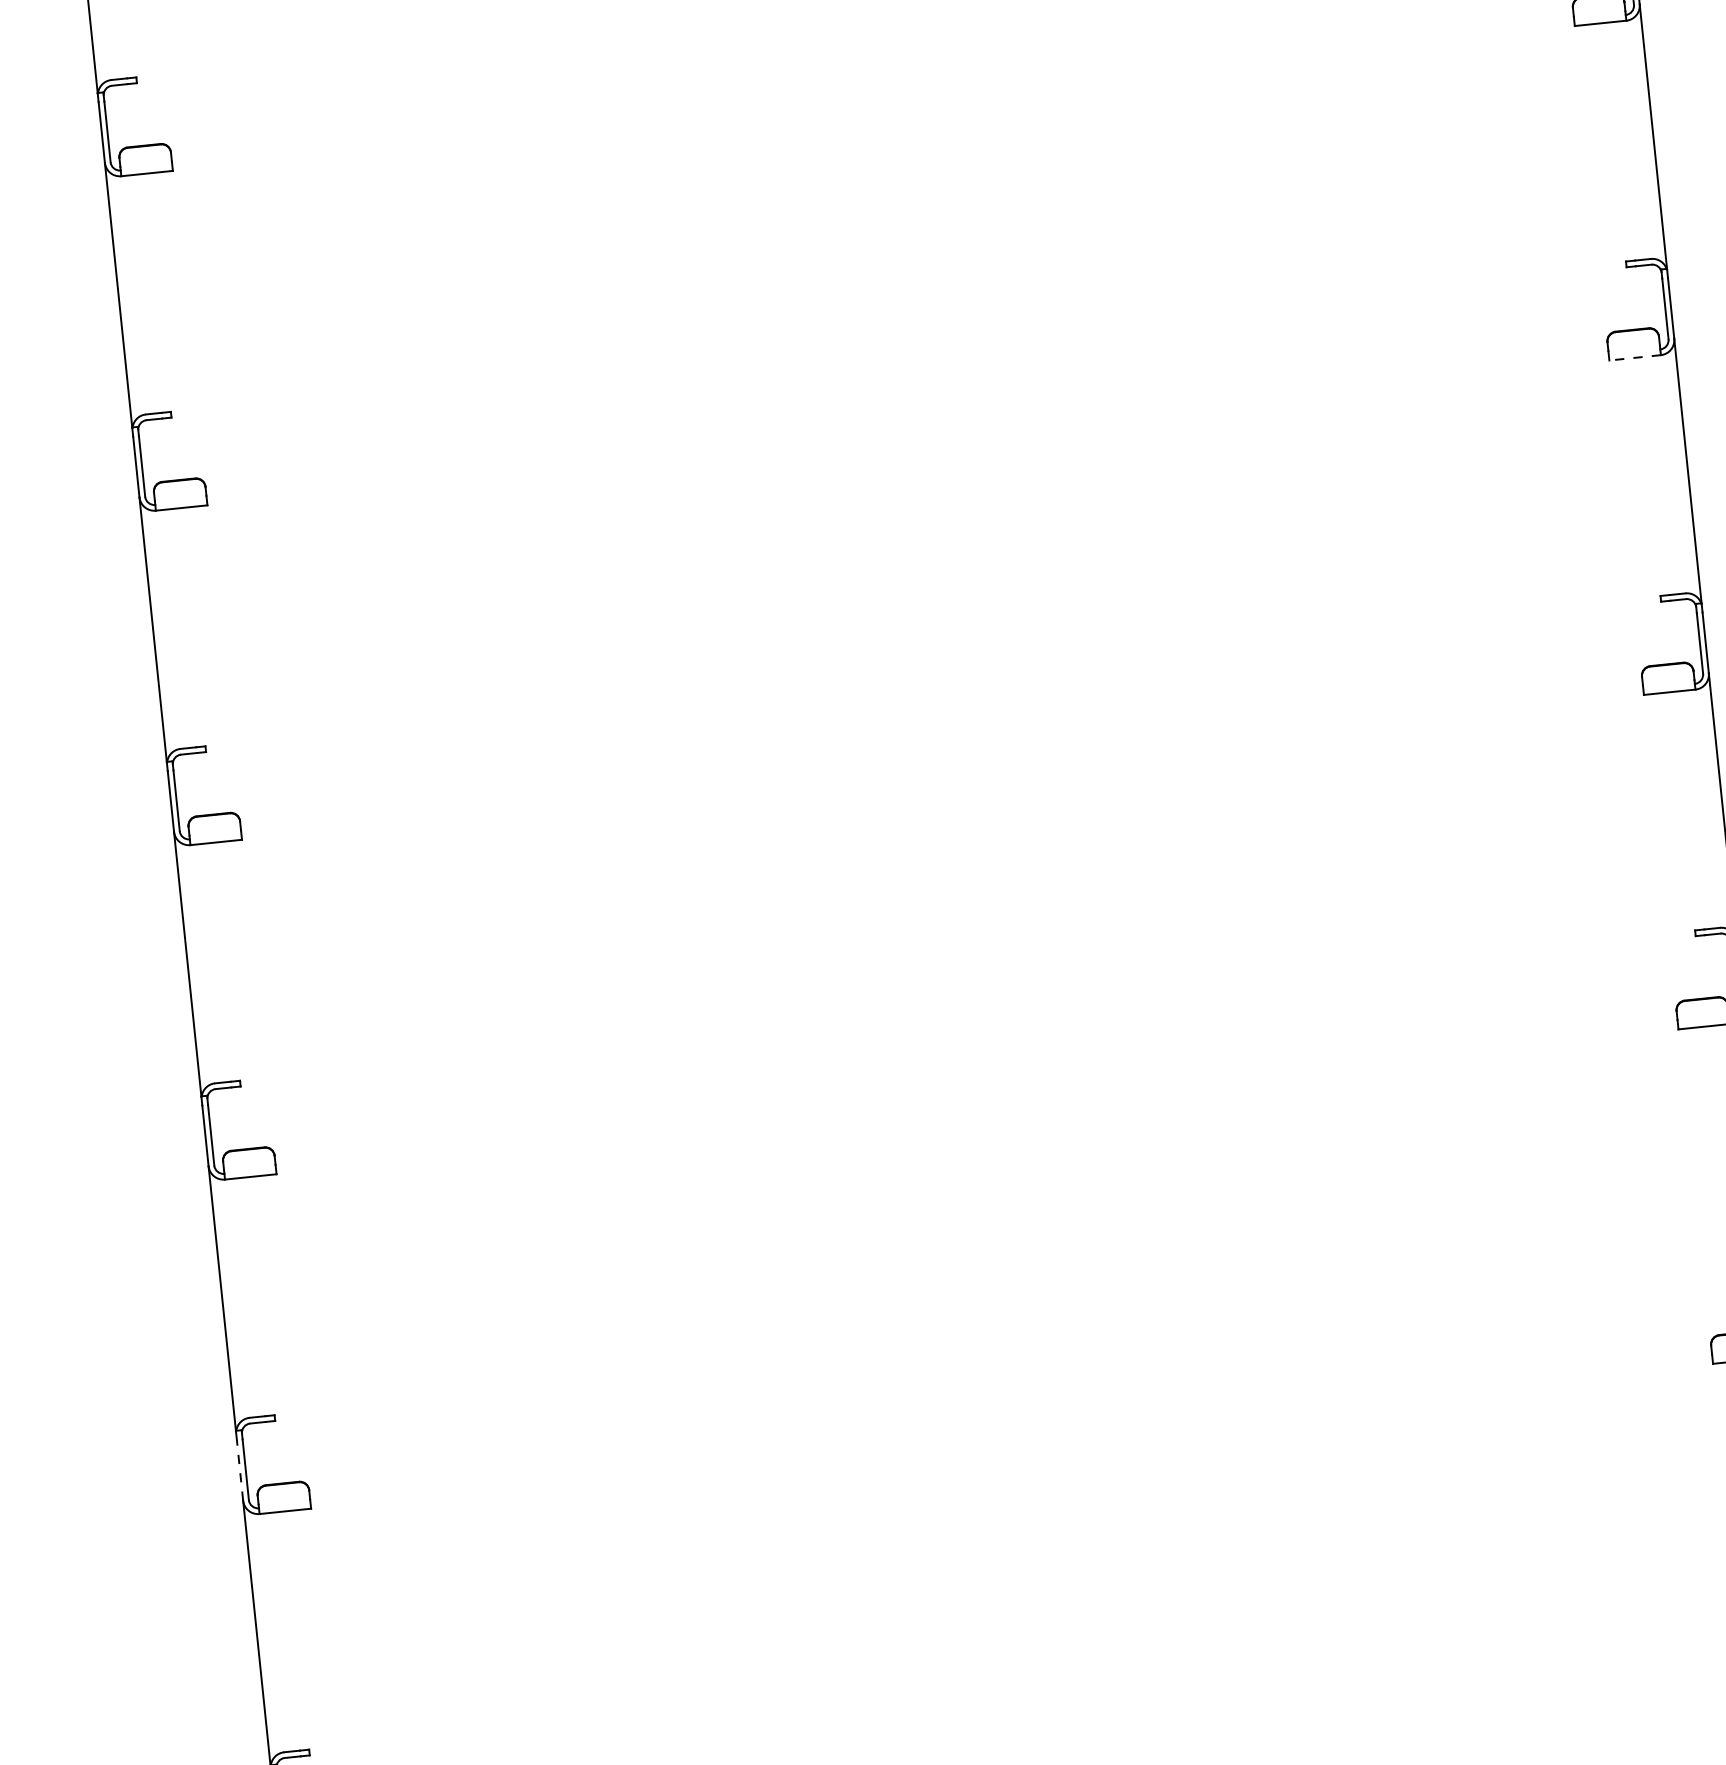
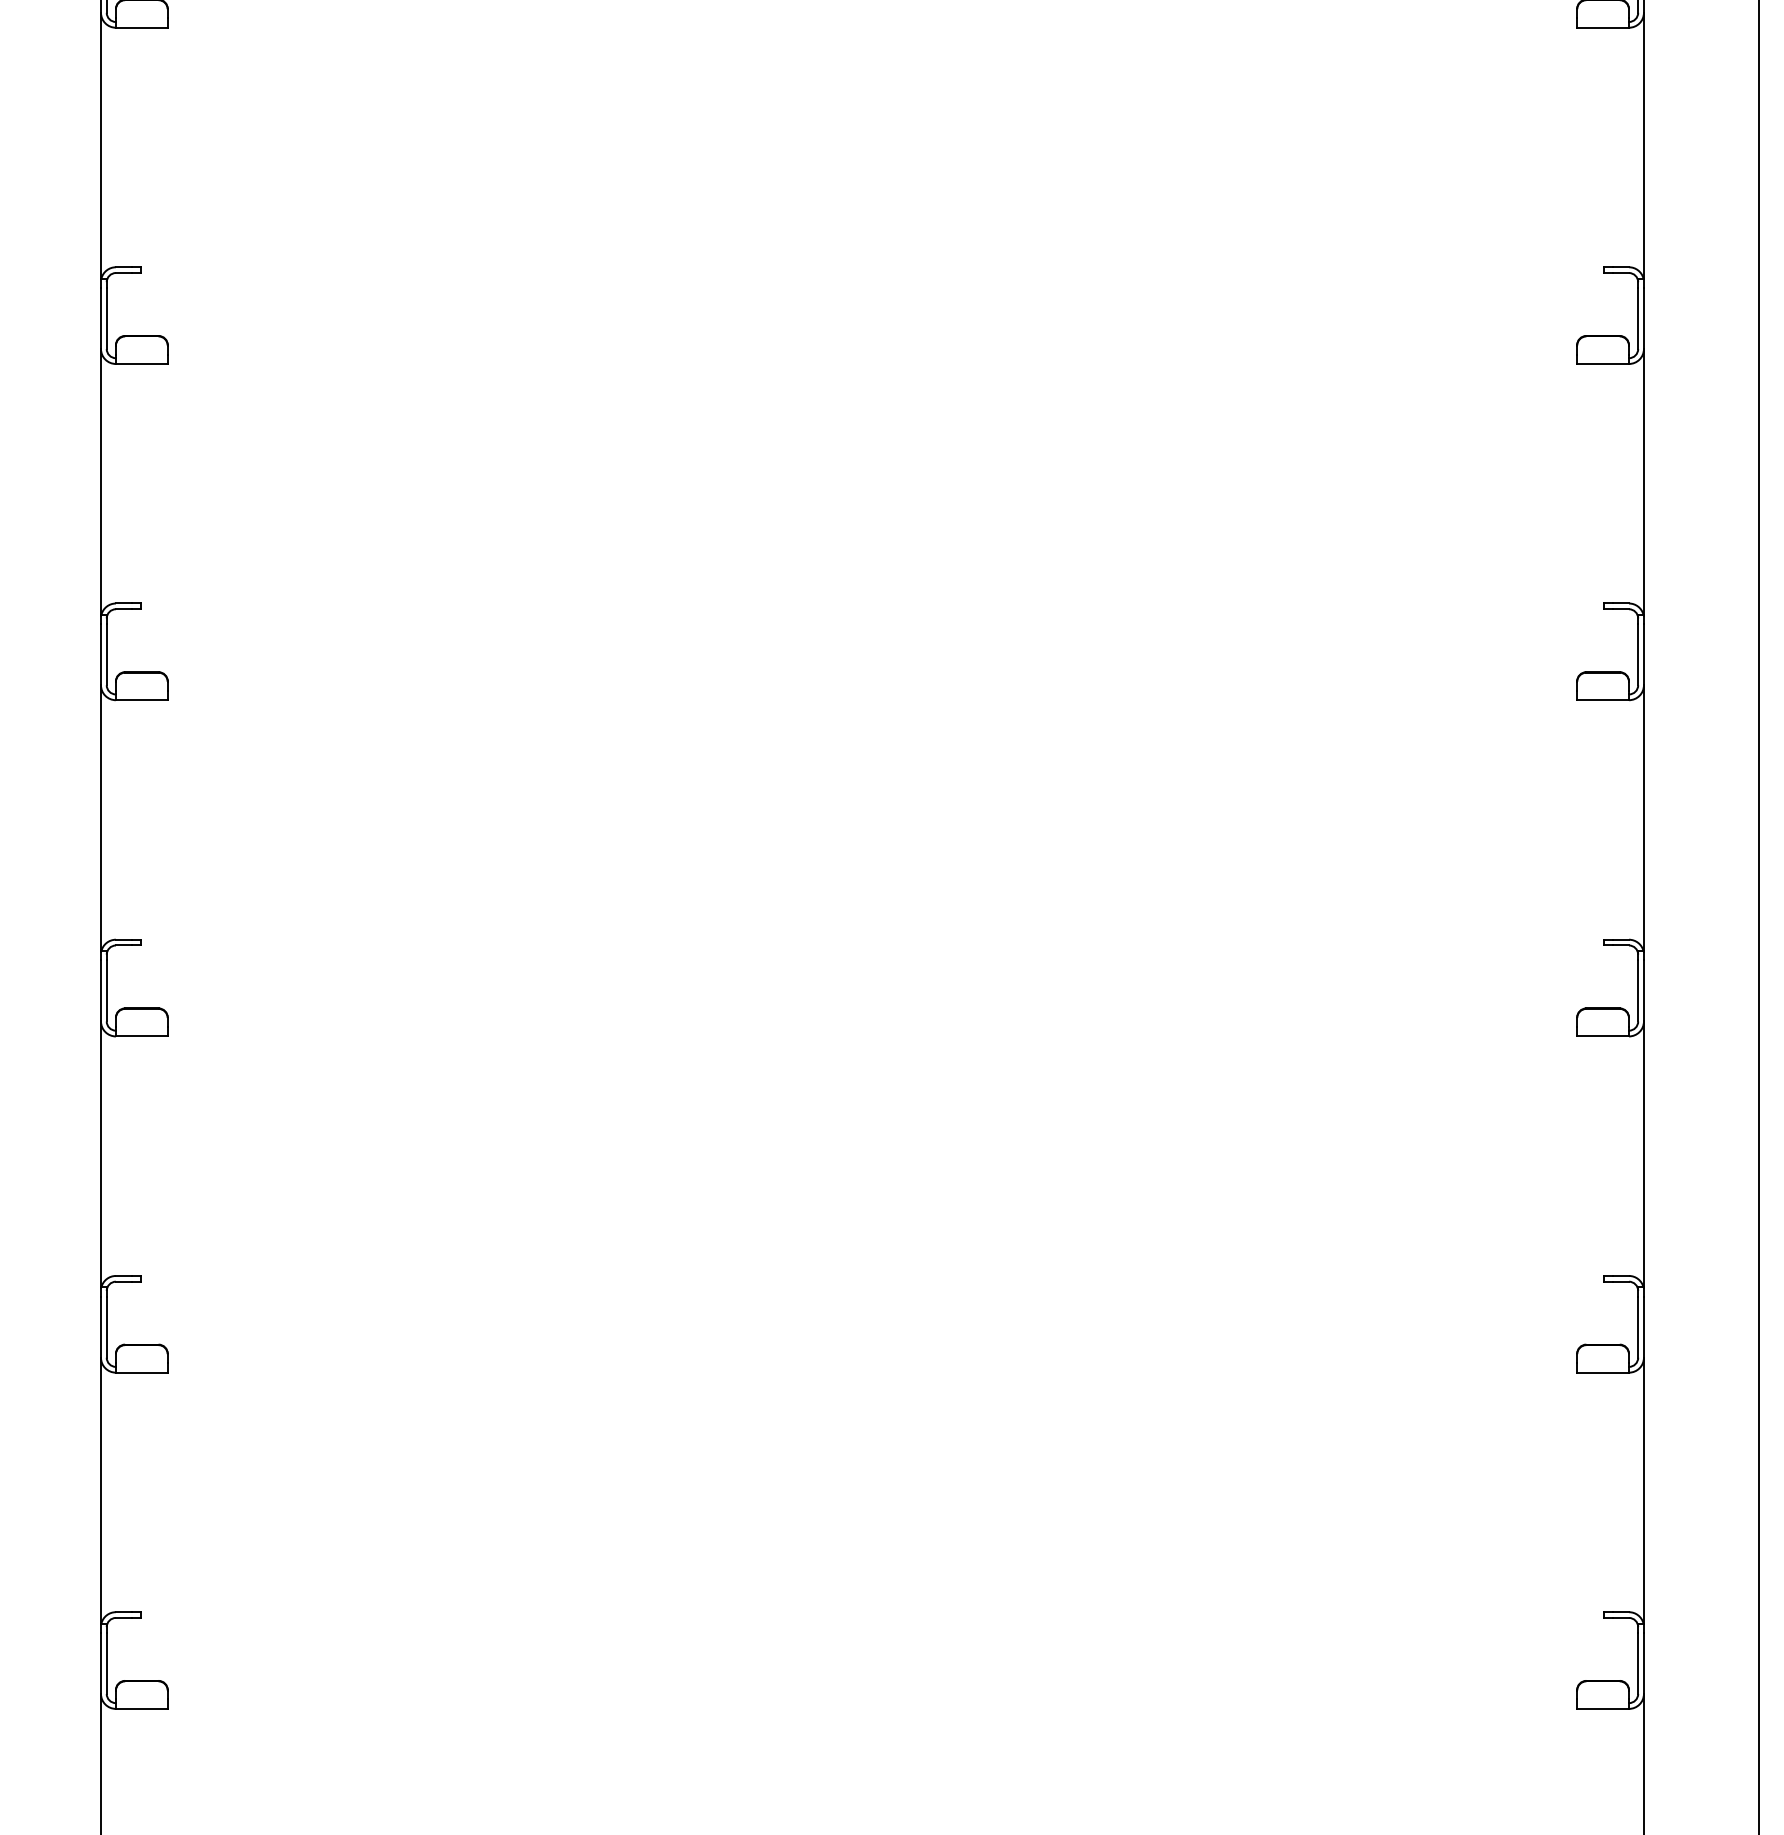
line: (1635, 357) -> (1603, 363), dashed -> solid
line: (239, 1470) -> (100, 1327), dashed -> solid

